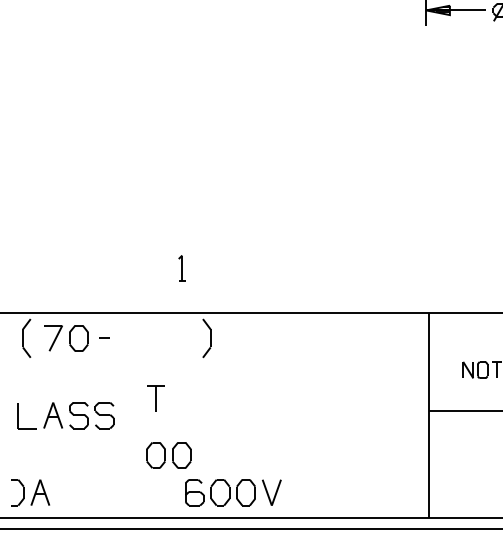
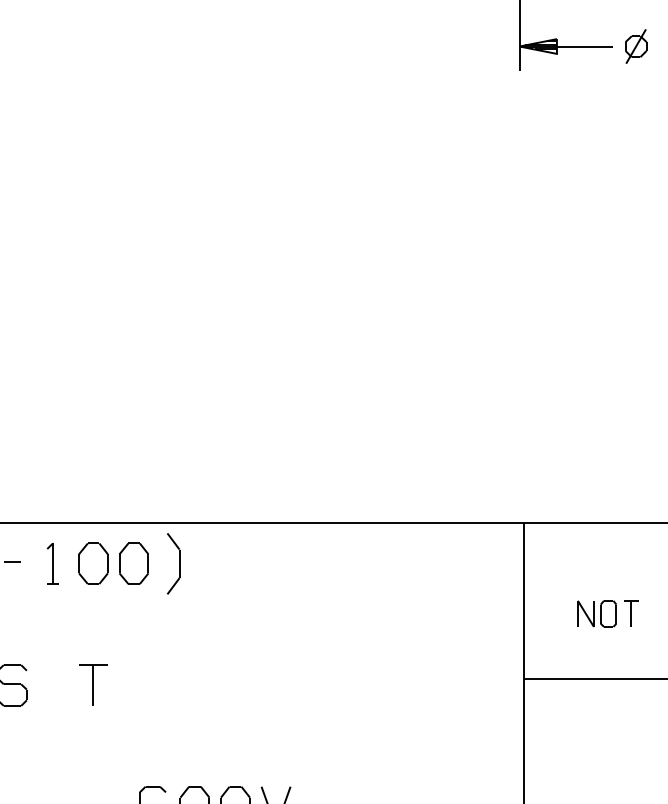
part: (181, 268) -> (51, 563), moved
part: (155, 398) -> (92, 685), moved
part: (168, 455) -> (113, 563), moved

